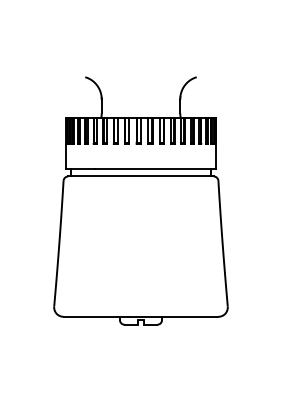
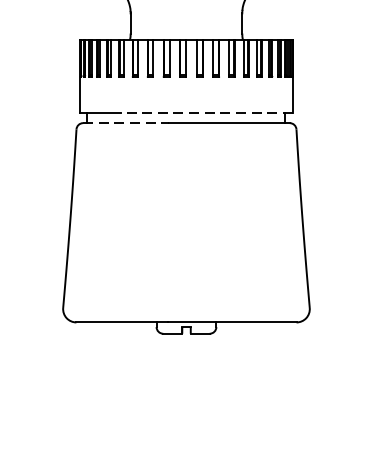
line: (155, 169) -> (207, 113), solid -> dashed
line: (98, 176) -> (126, 123), solid -> dashed

